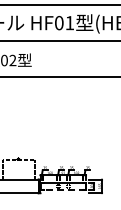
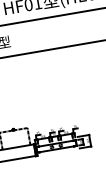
line: (64, 189) -> (57, 148), dashed -> solid

